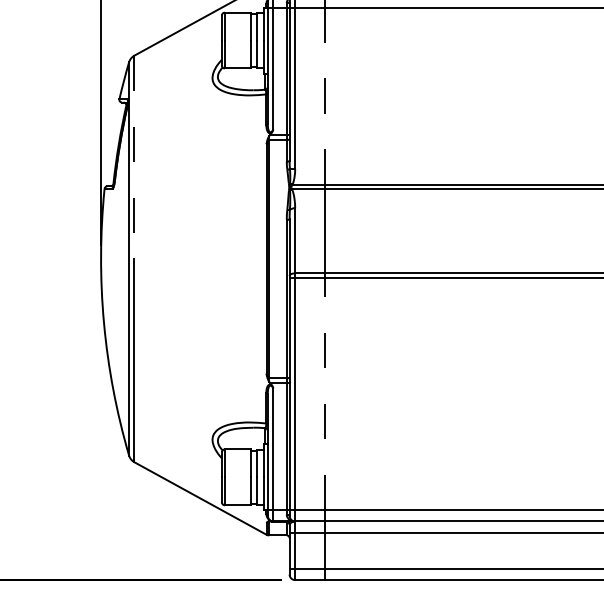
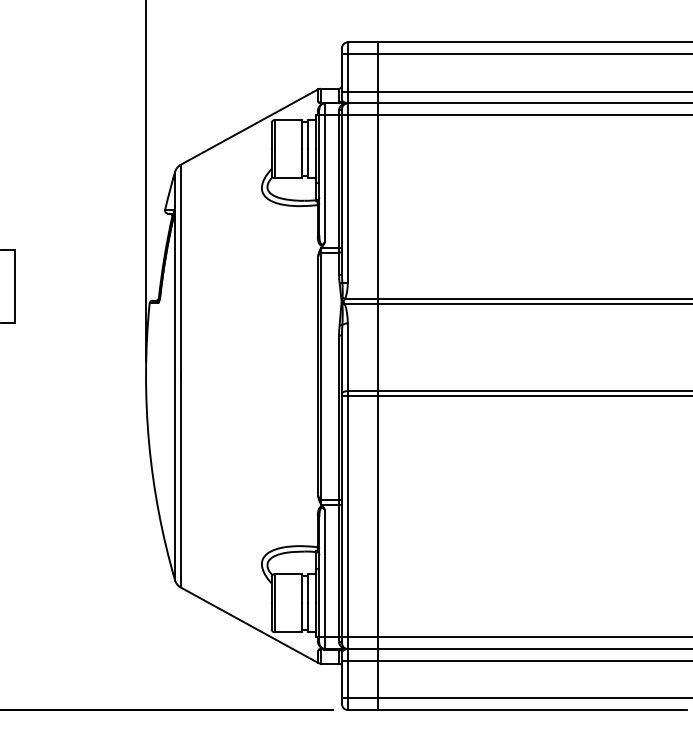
line: (324, 95) -> (378, 206), dashed -> solid
line: (134, 157) -> (180, 270), dashed -> solid
line: (324, 393) -> (378, 516), dashed -> solid

